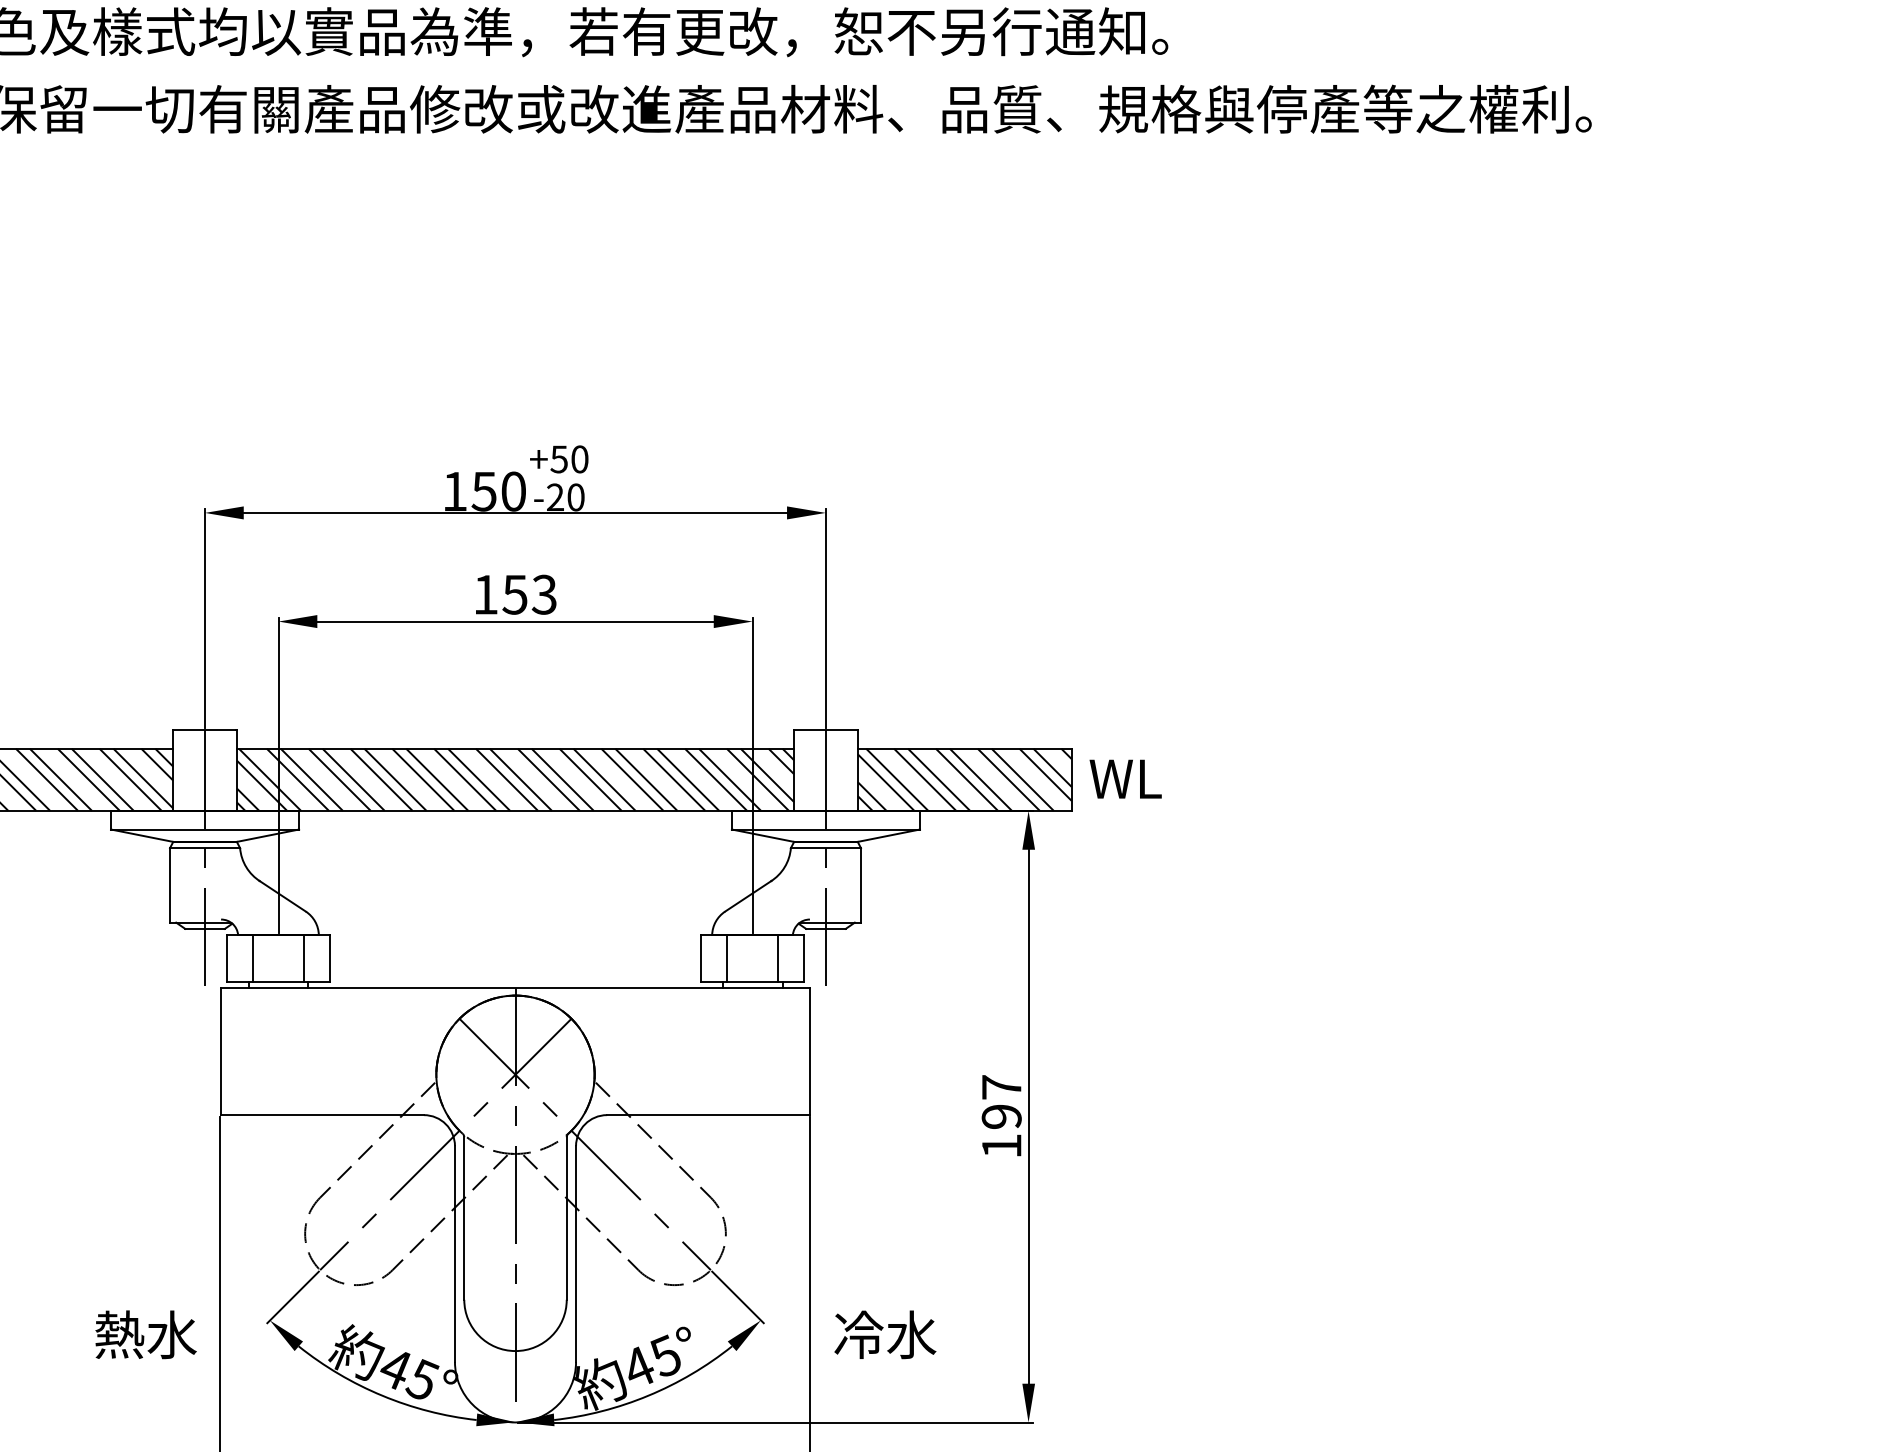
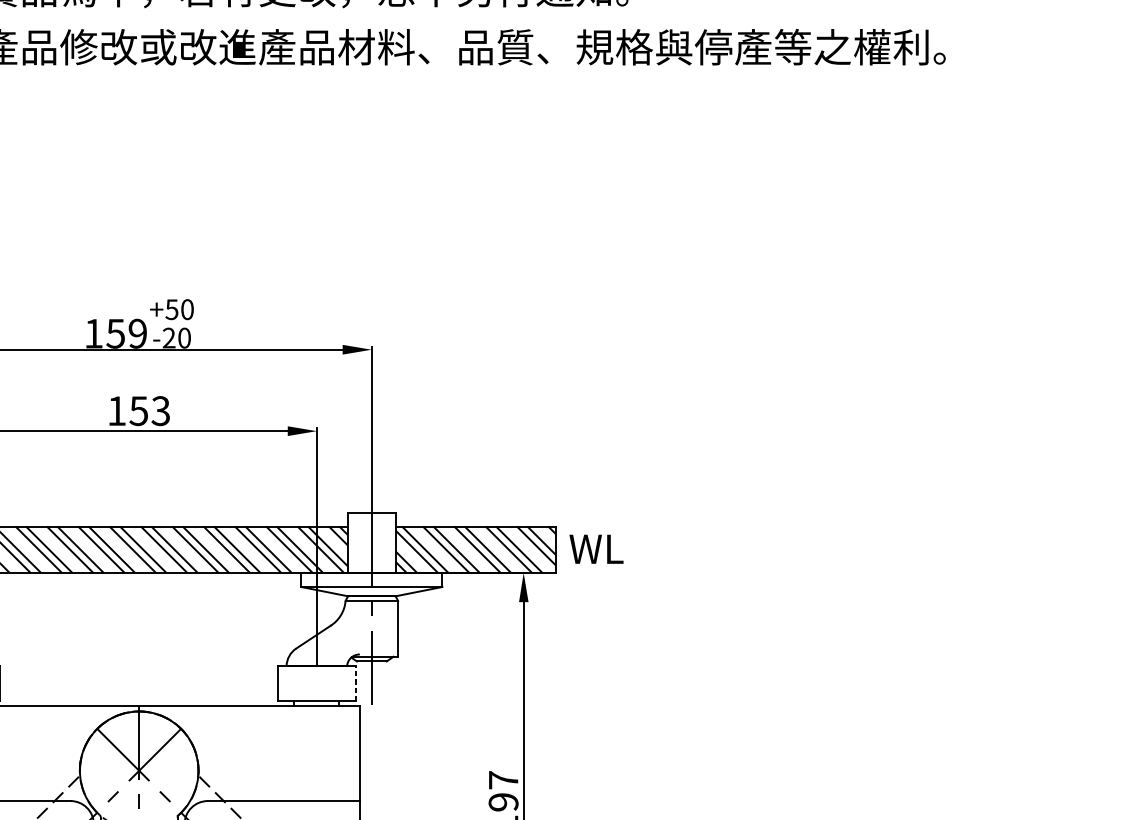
text: (513, 491) -> (137, 333), 150 -> 159
line: (804, 957) -> (355, 682), solid -> dashed
line: (726, 958) -> (297, 683), removed
line: (778, 958) -> (336, 683), removed

